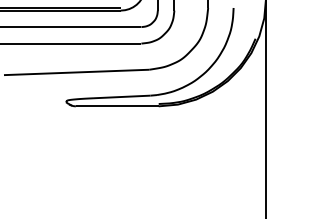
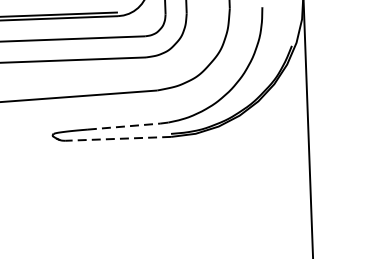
line: (122, 96) -> (124, 126), solid -> dashed
line: (116, 106) -> (117, 139), solid -> dashed

